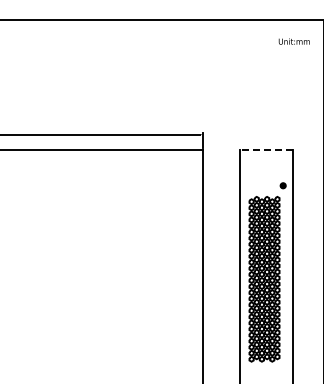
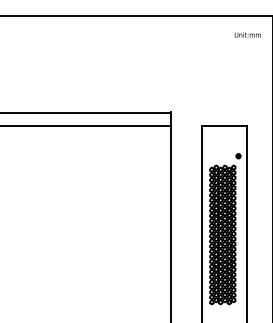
line: (266, 150) -> (224, 126), dashed -> solid

